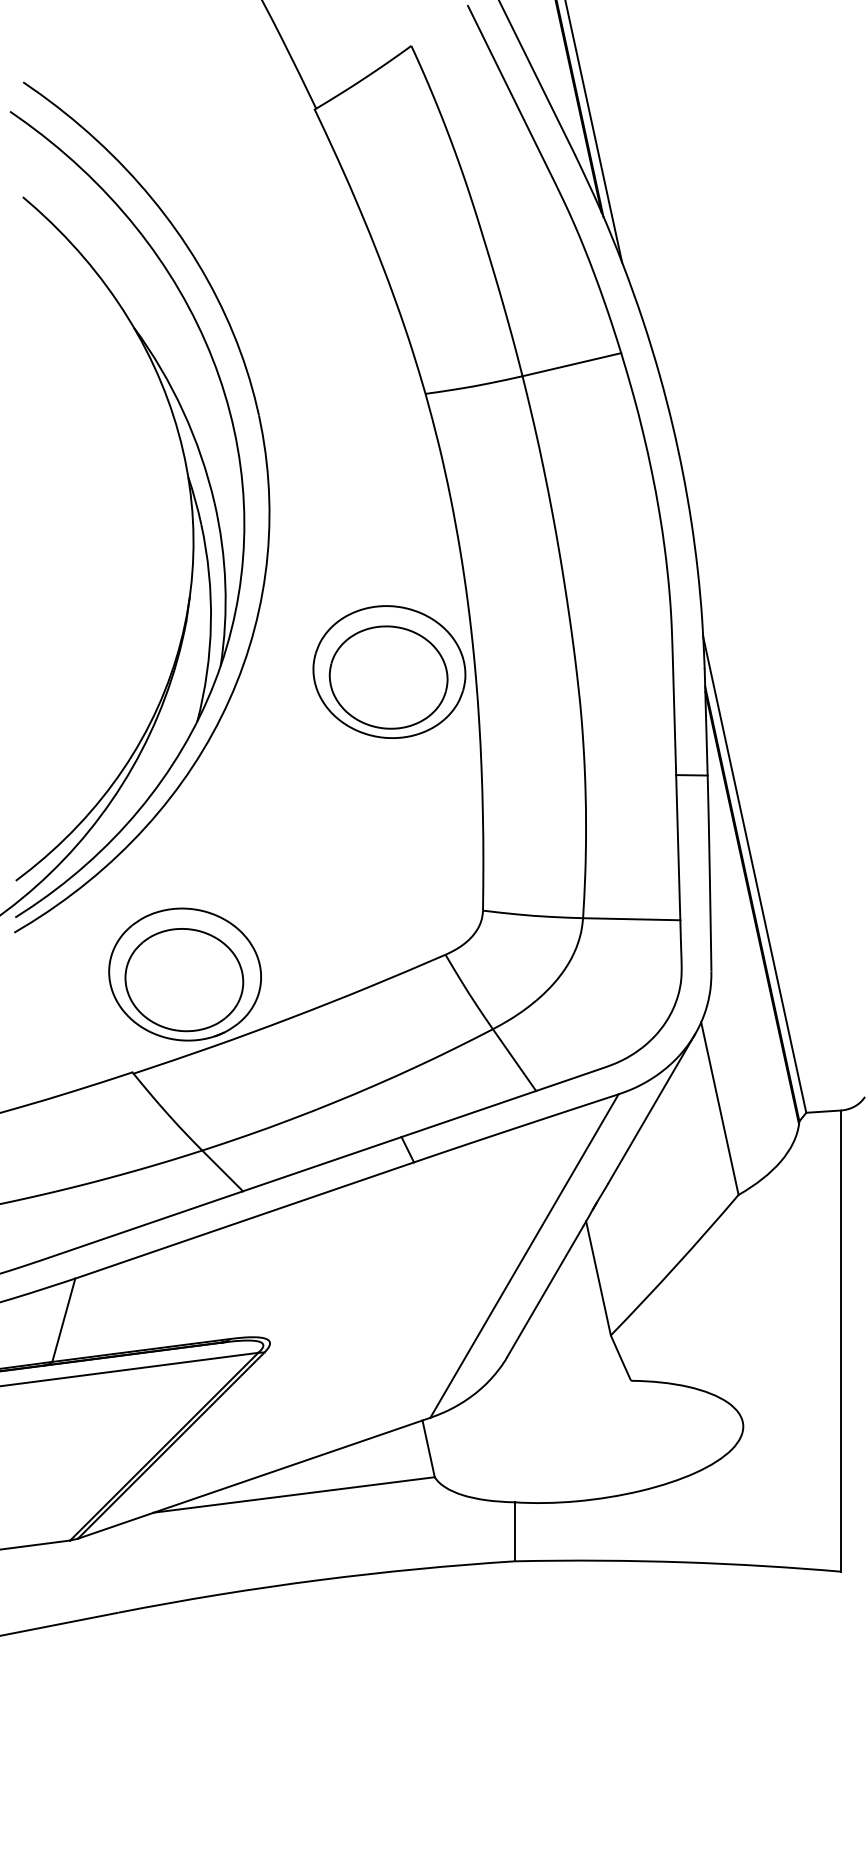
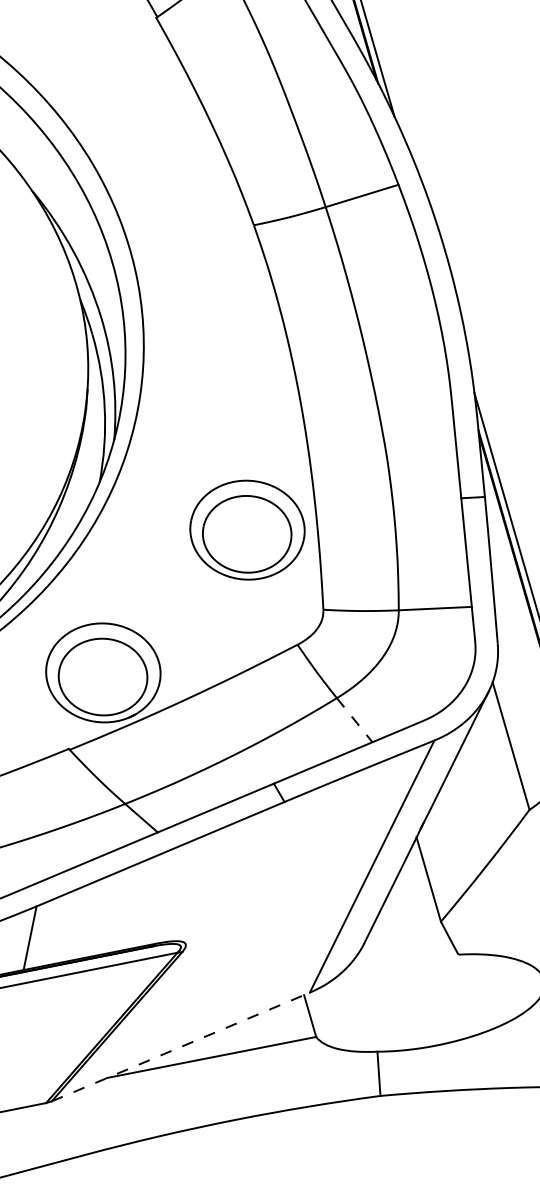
part: (389, 671) -> (247, 529), moved
line: (514, 1060) -> (354, 720), solid -> dashed
line: (254, 1478) -> (181, 1047), solid -> dashed

